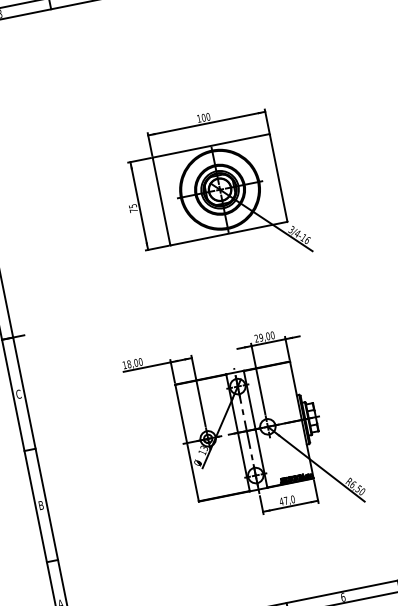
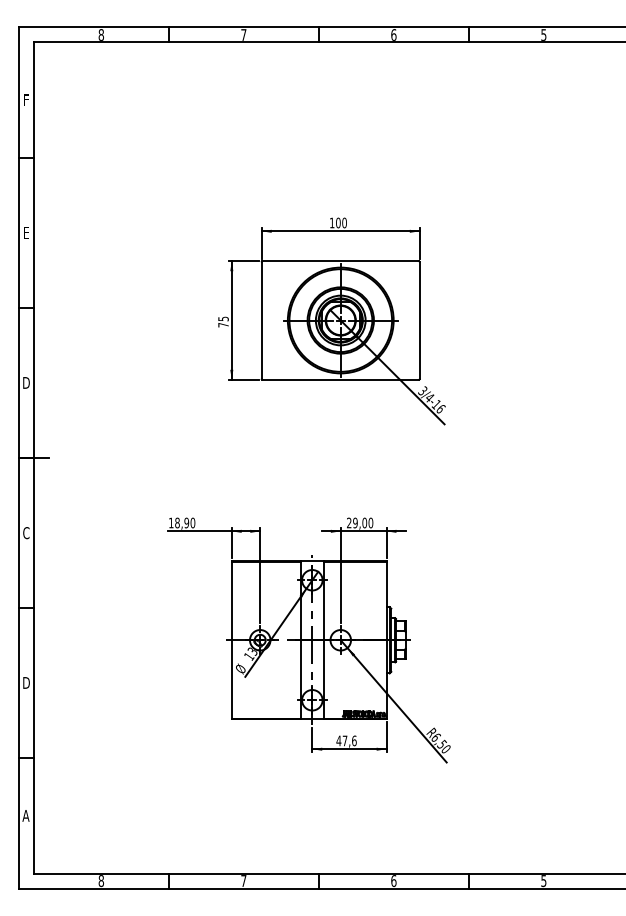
text: (136, 363) -> (186, 523), 18,00 -> 18,90
text: (293, 499) -> (354, 740), 47,0 -> 47,6
text: (41, 505) -> (26, 682), B -> D

